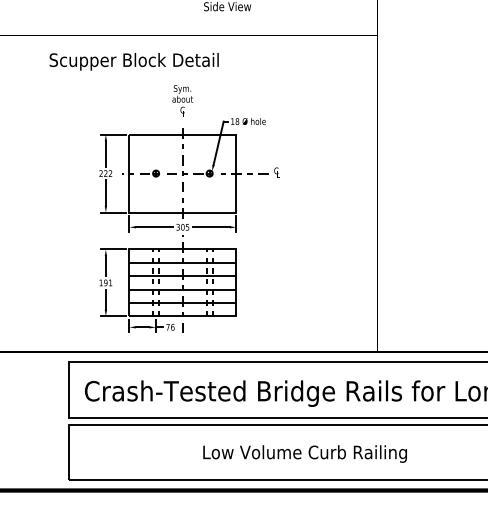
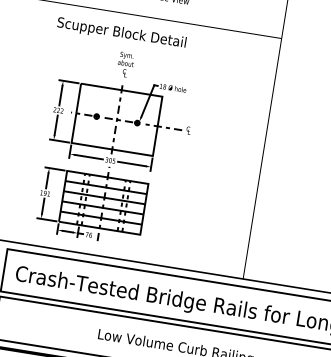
text: (133, 61) -> (121, 33), moved

